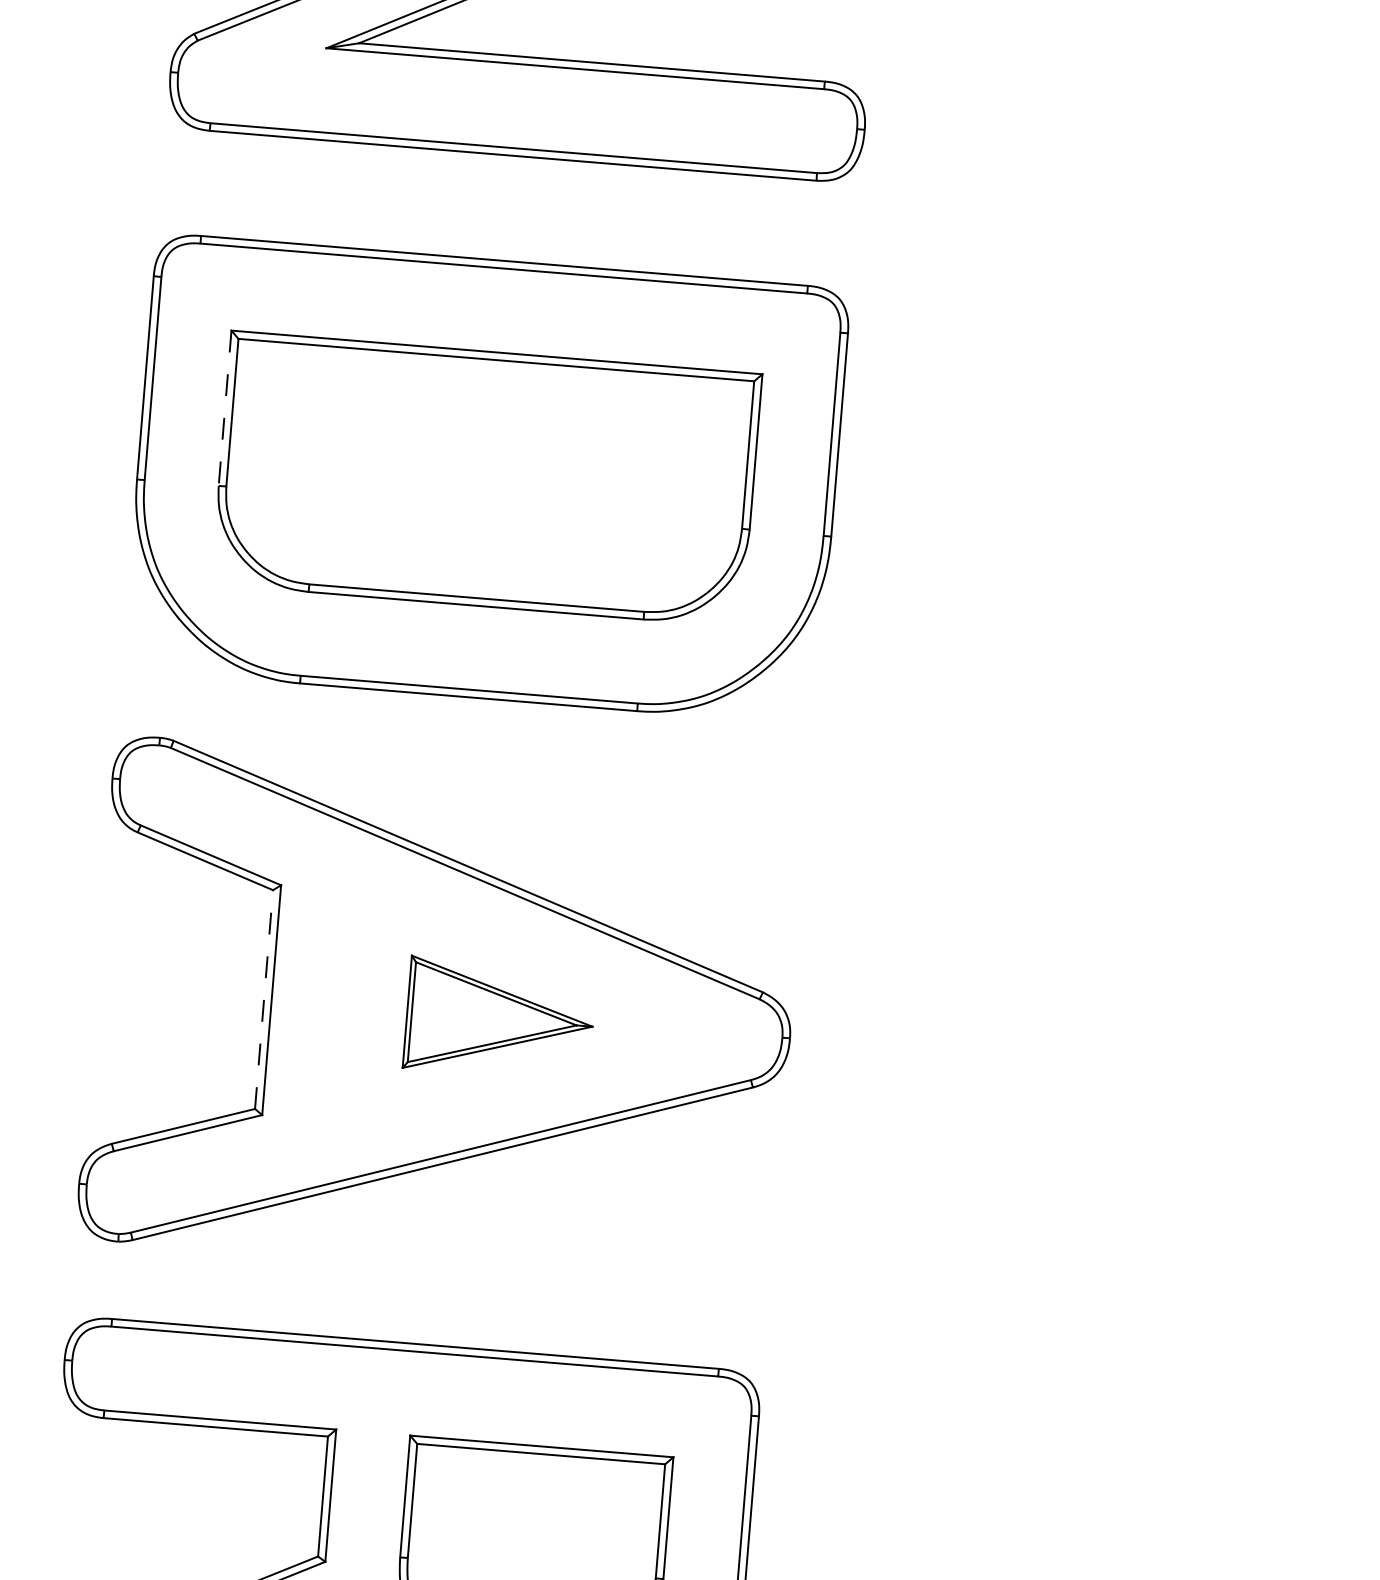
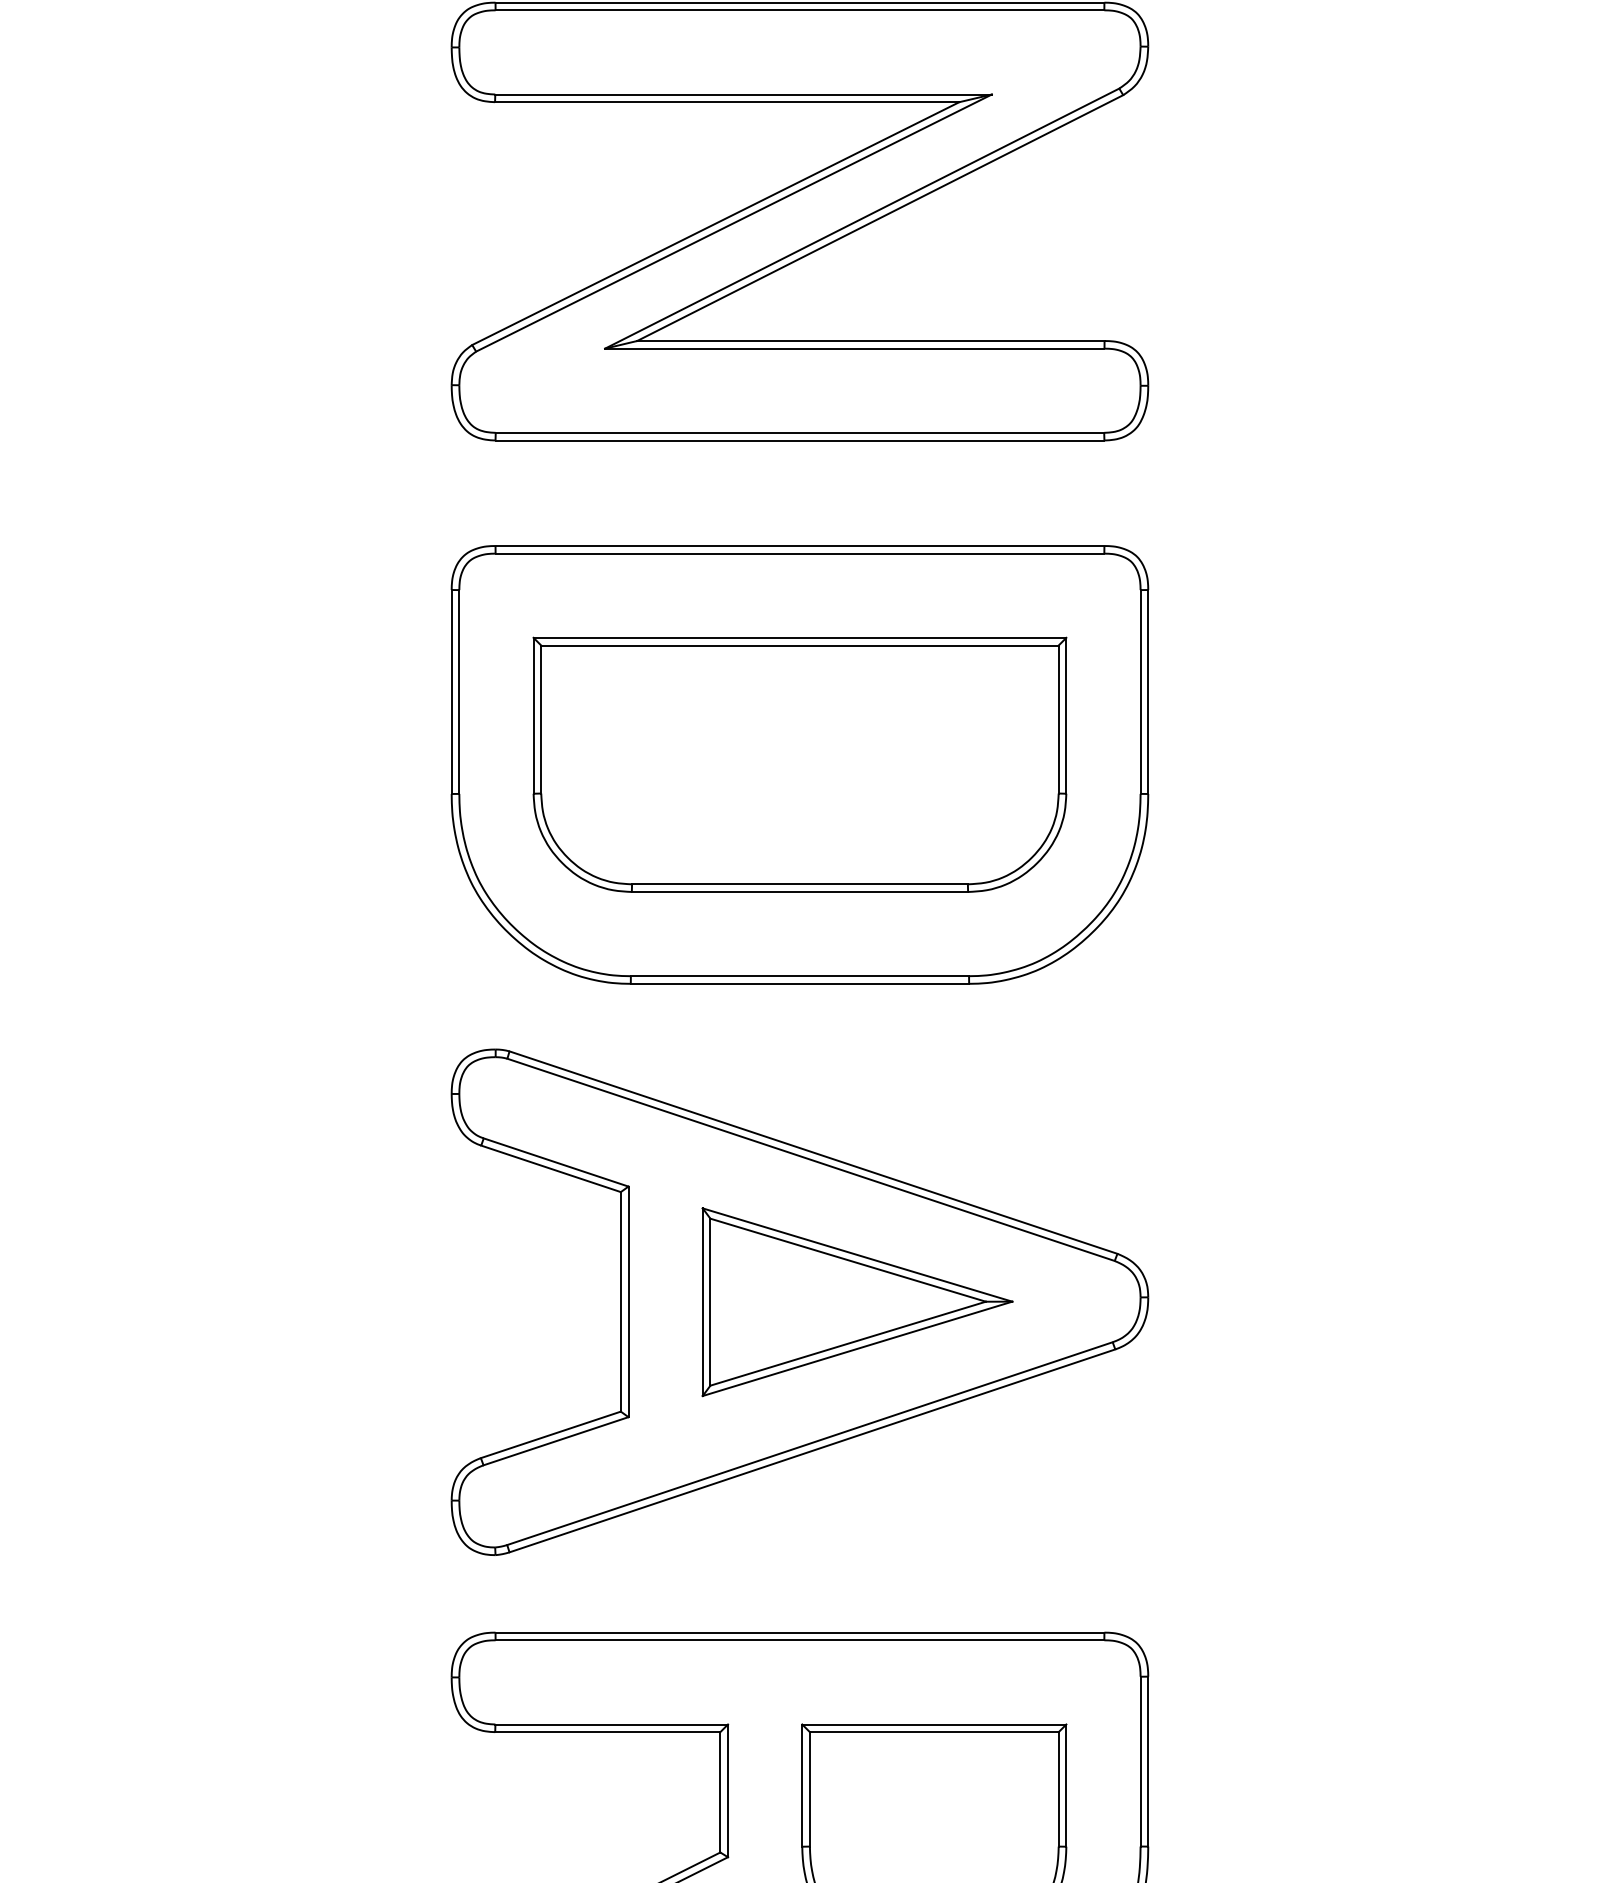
line: (225, 408) -> (533, 715), dashed -> solid
line: (263, 999) -> (620, 1301), dashed -> solid
part: (499, 1019) -> (857, 1302), size x1.67

